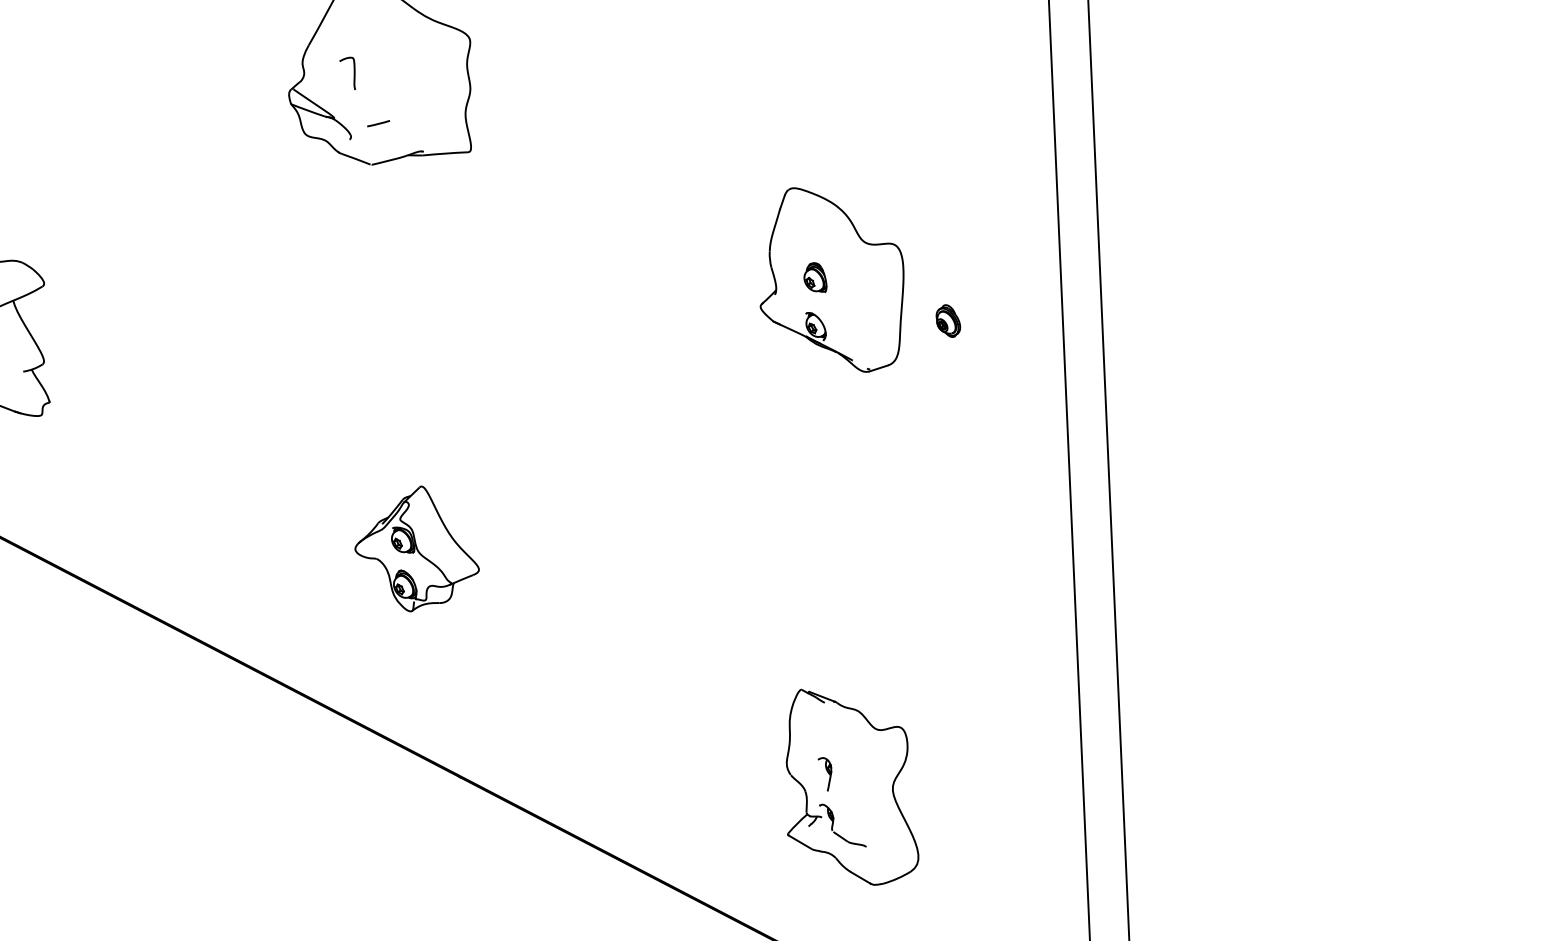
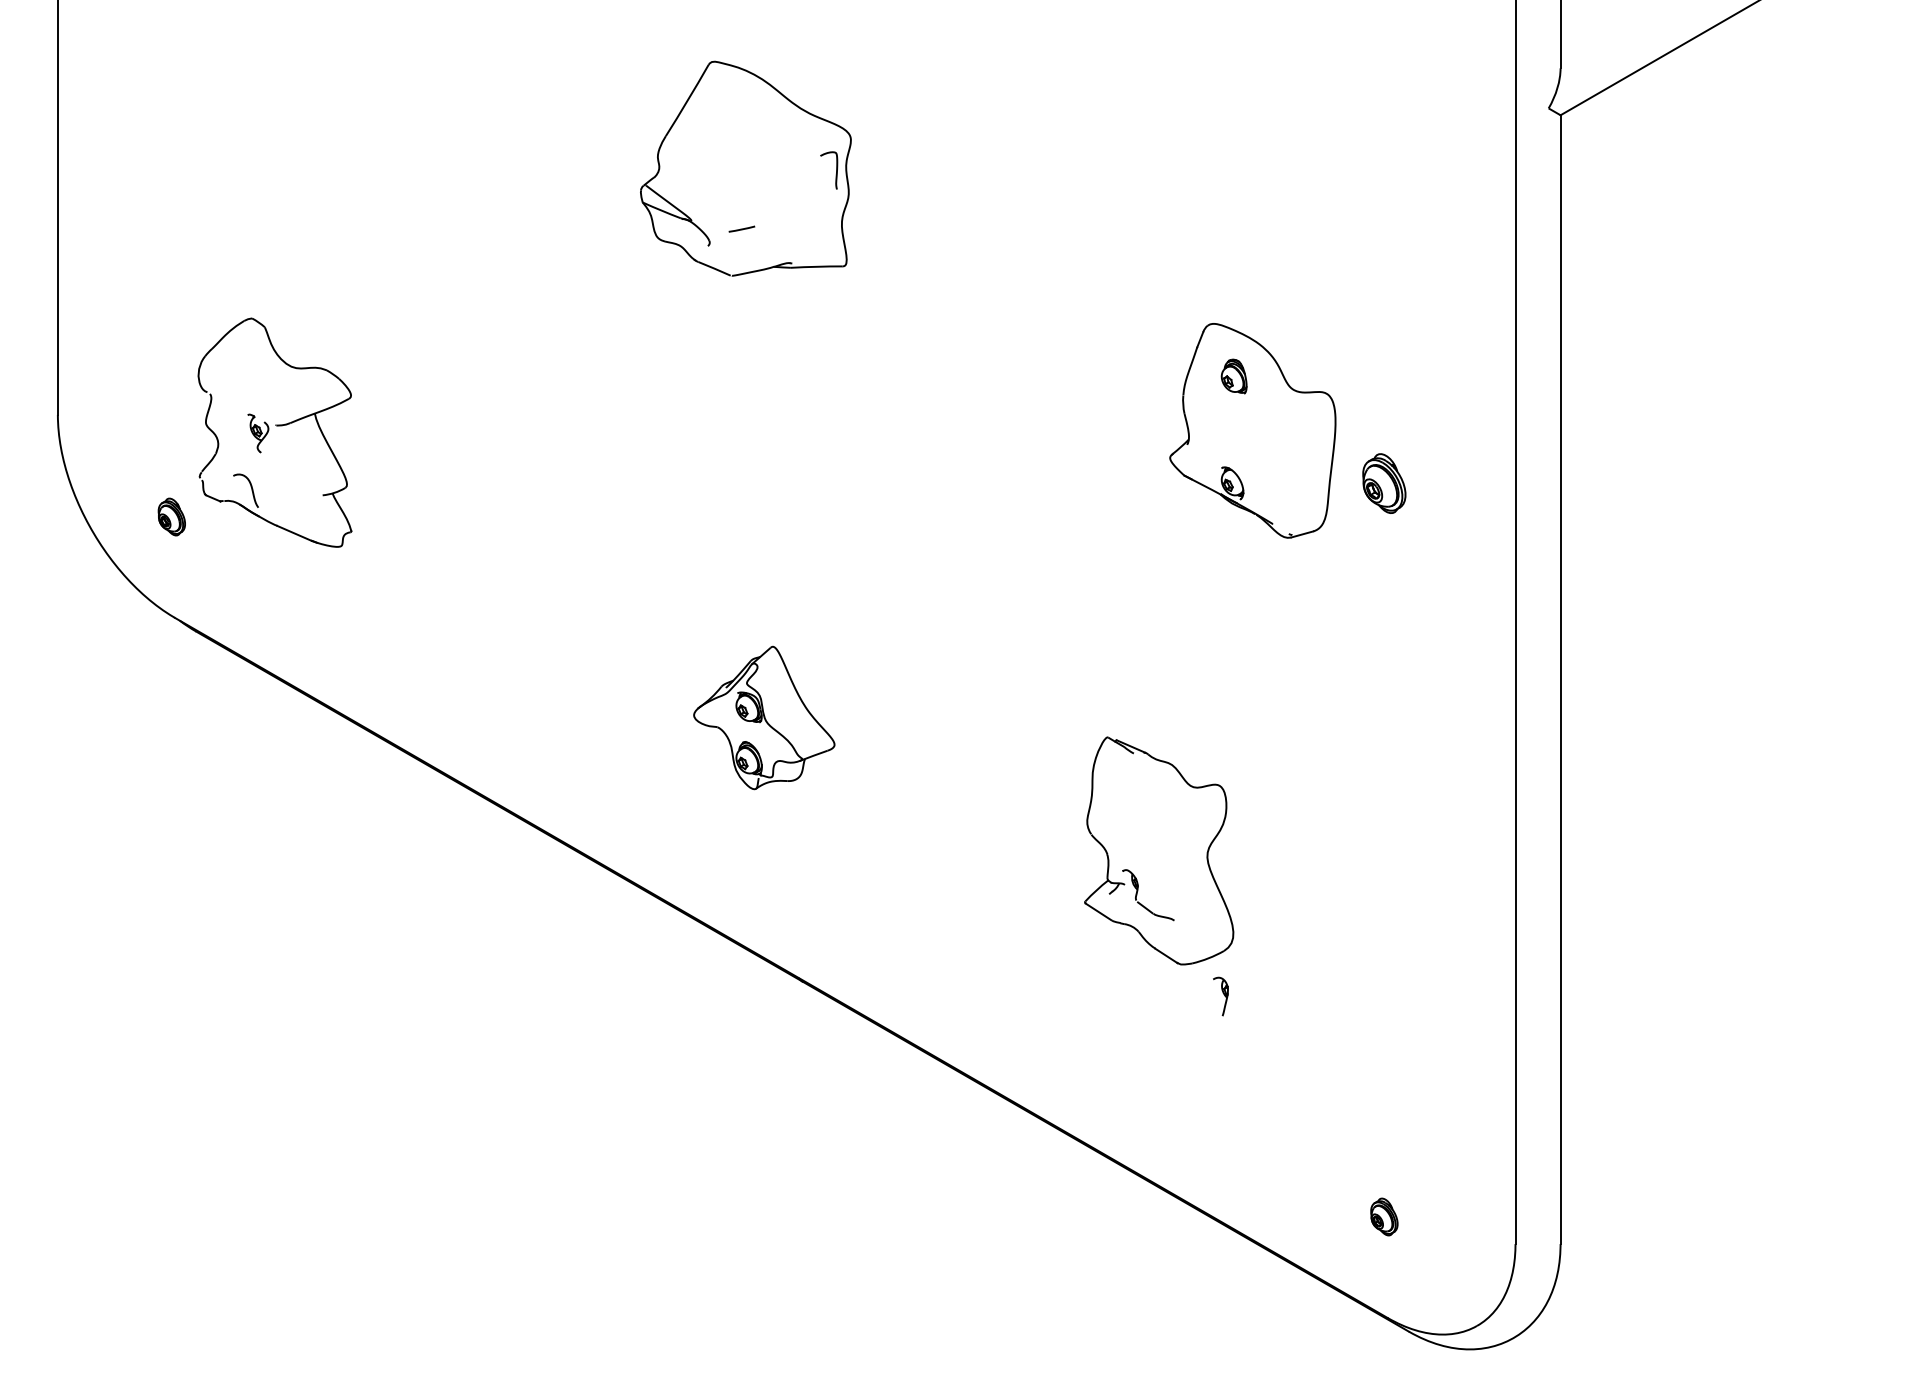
curve: (354, 73) -> (836, 170), moved
part: (814, 277) -> (1233, 376), moved
part: (948, 320) -> (1384, 483), size x1.6
part: (850, 786) -> (1159, 850), moved

